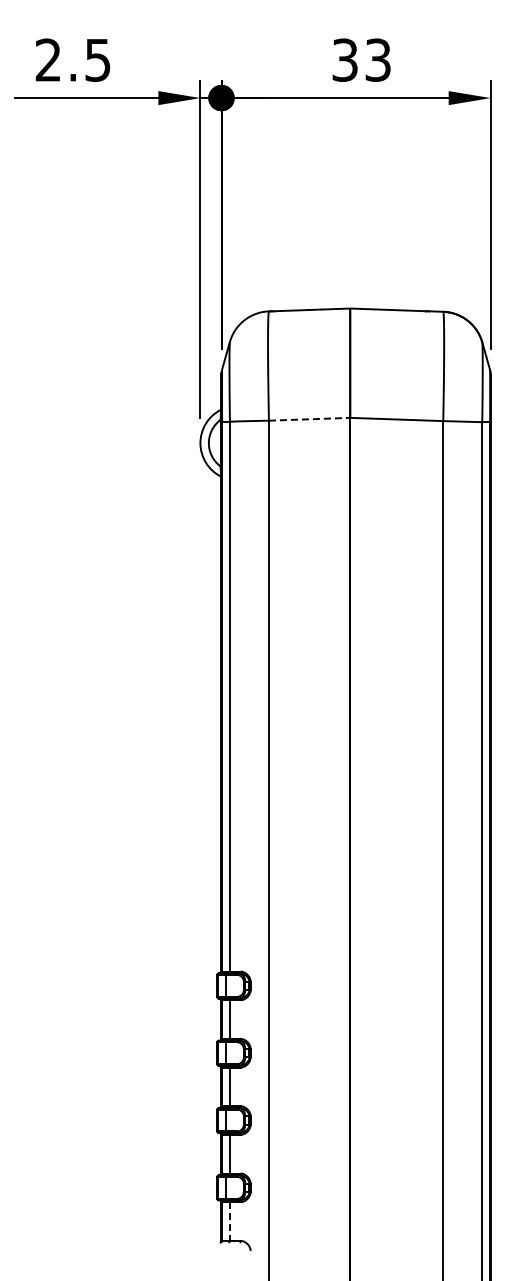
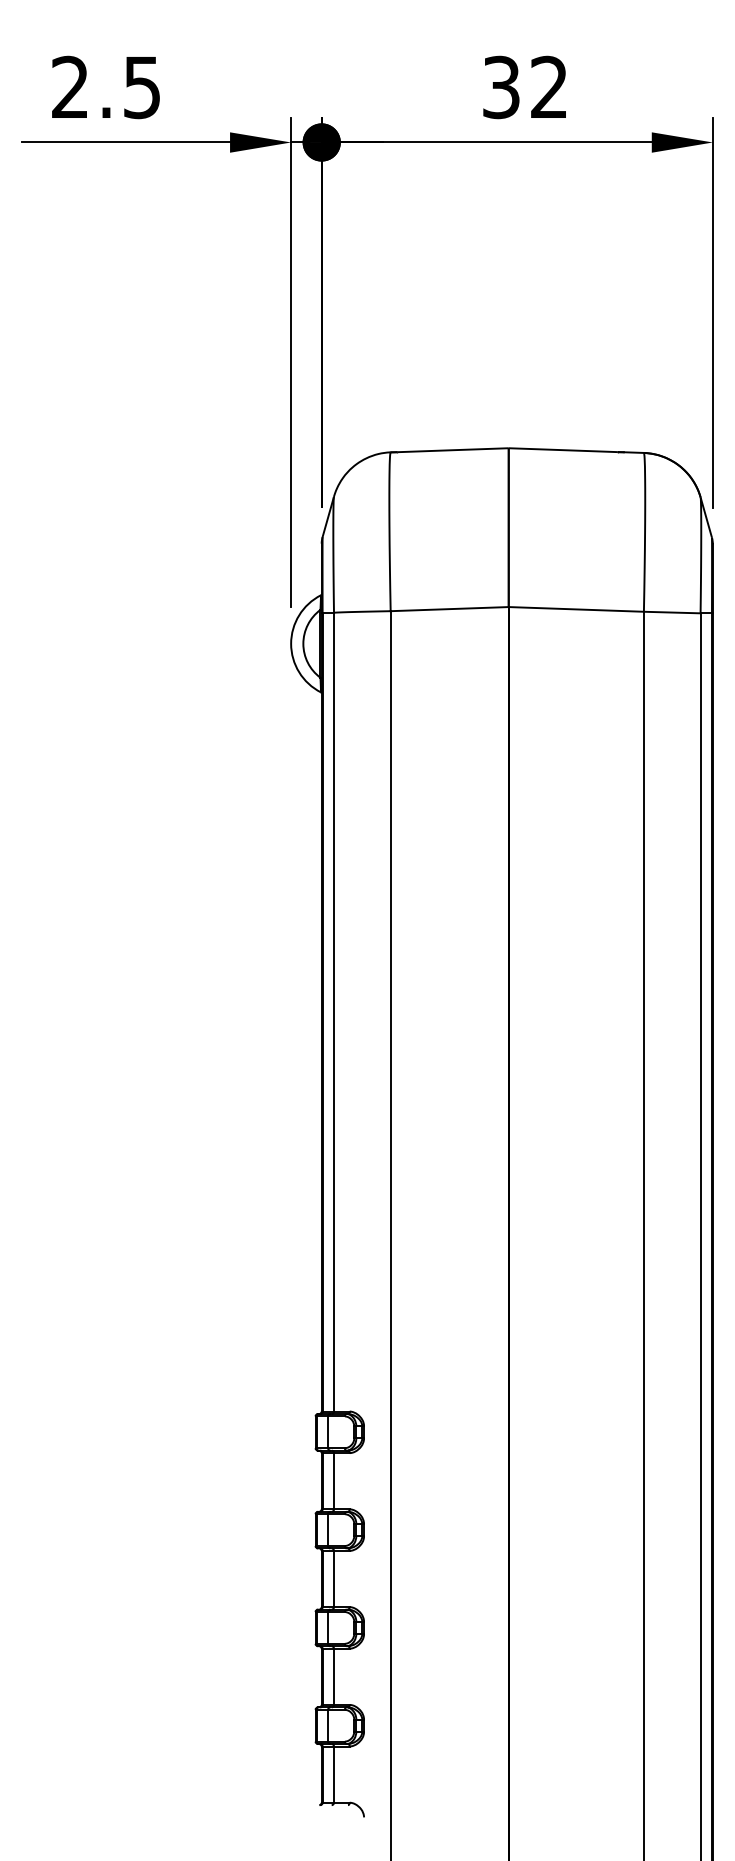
text: (377, 59) -> (548, 86), 33 -> 32
line: (309, 419) -> (449, 609), dashed -> solid
line: (229, 1222) -> (333, 1776), dashed -> solid

